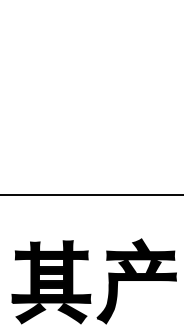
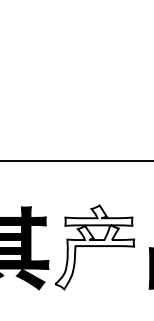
fill: (136, 281) -> (94, 247), removed

